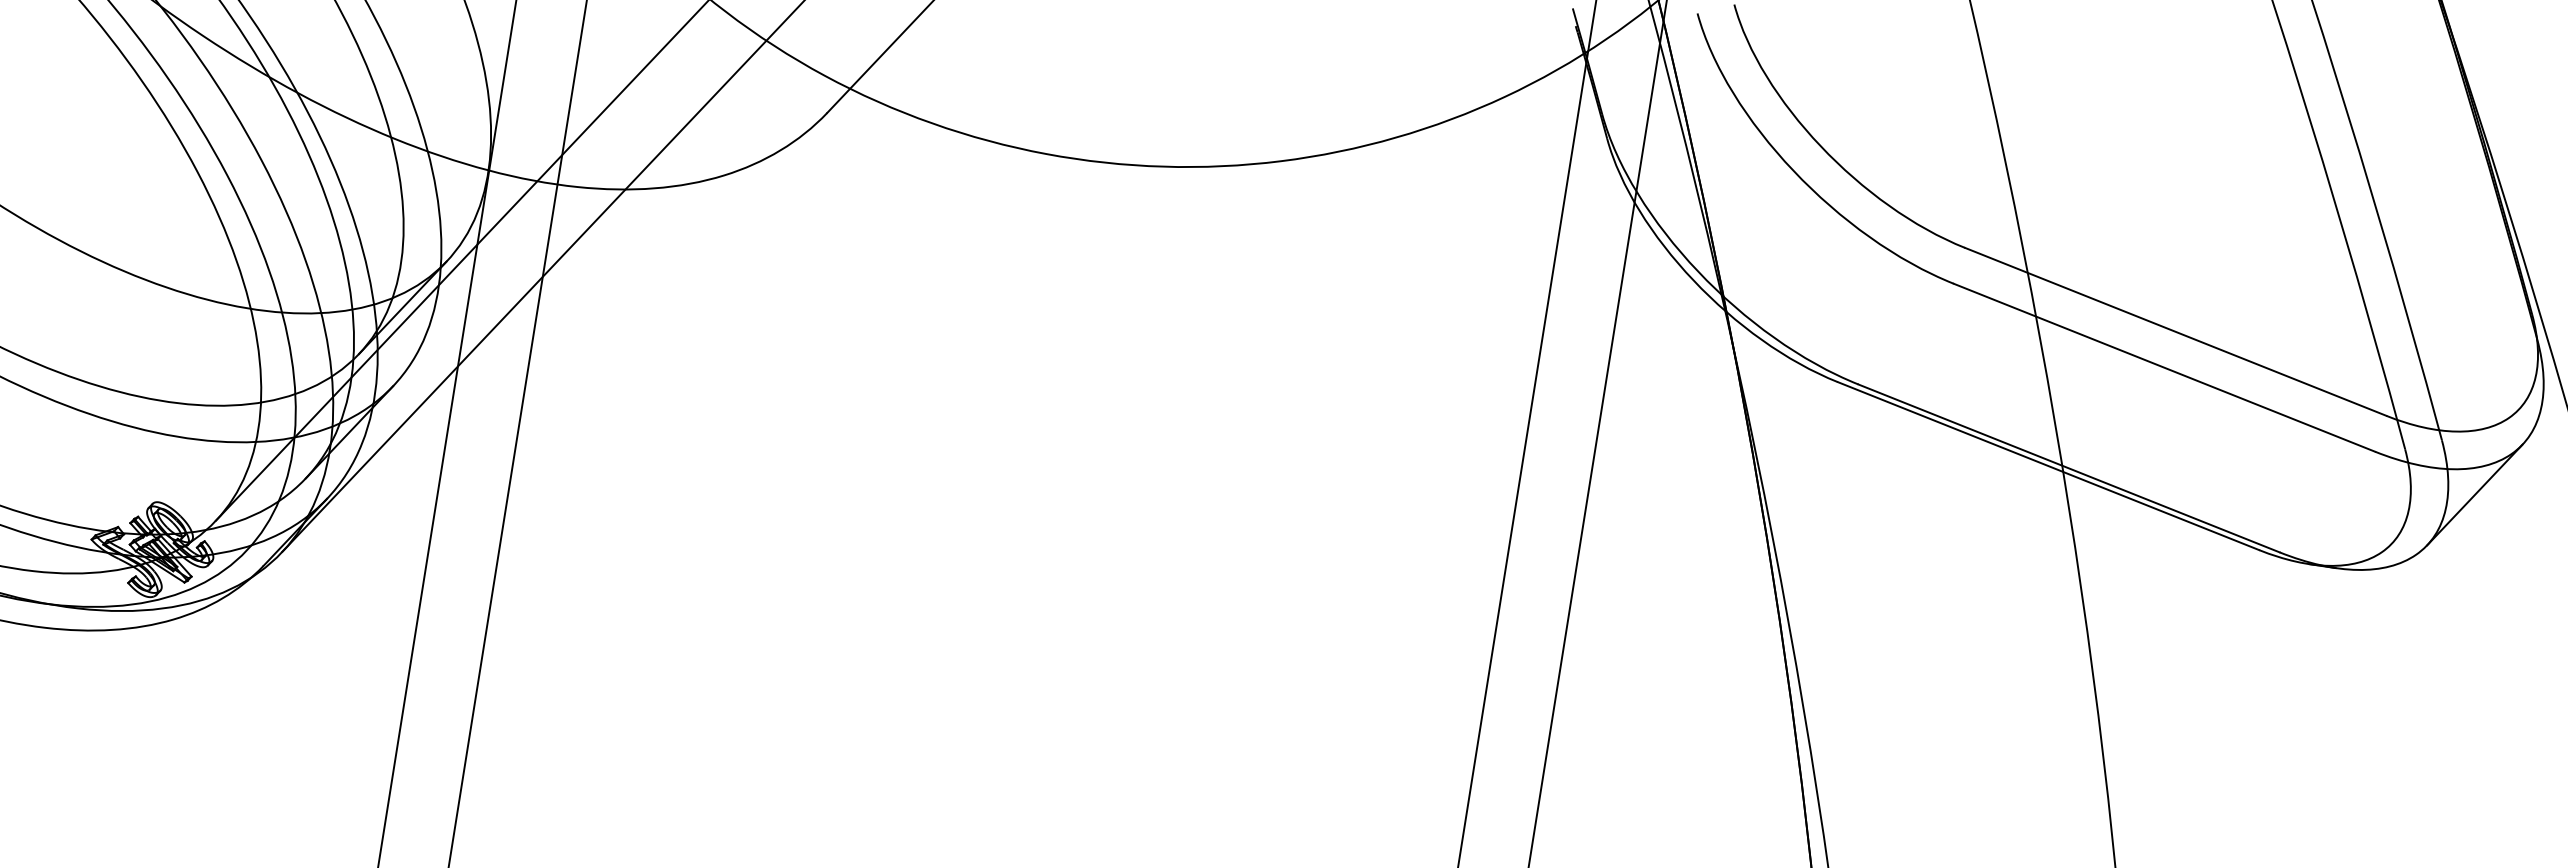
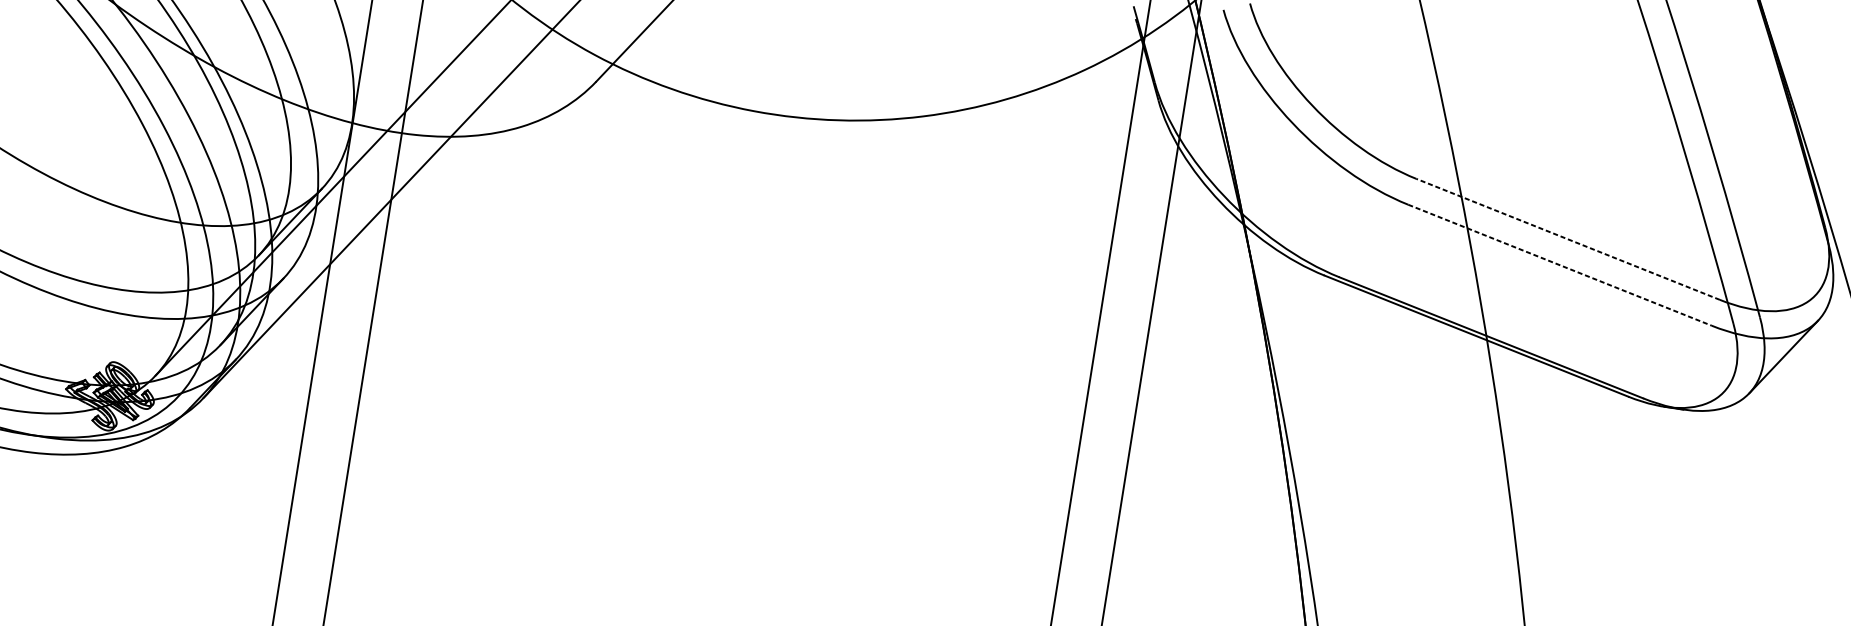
line: (2175, 331) -> (1568, 239), solid -> dashed
line: (2164, 367) -> (1560, 265), solid -> dashed

